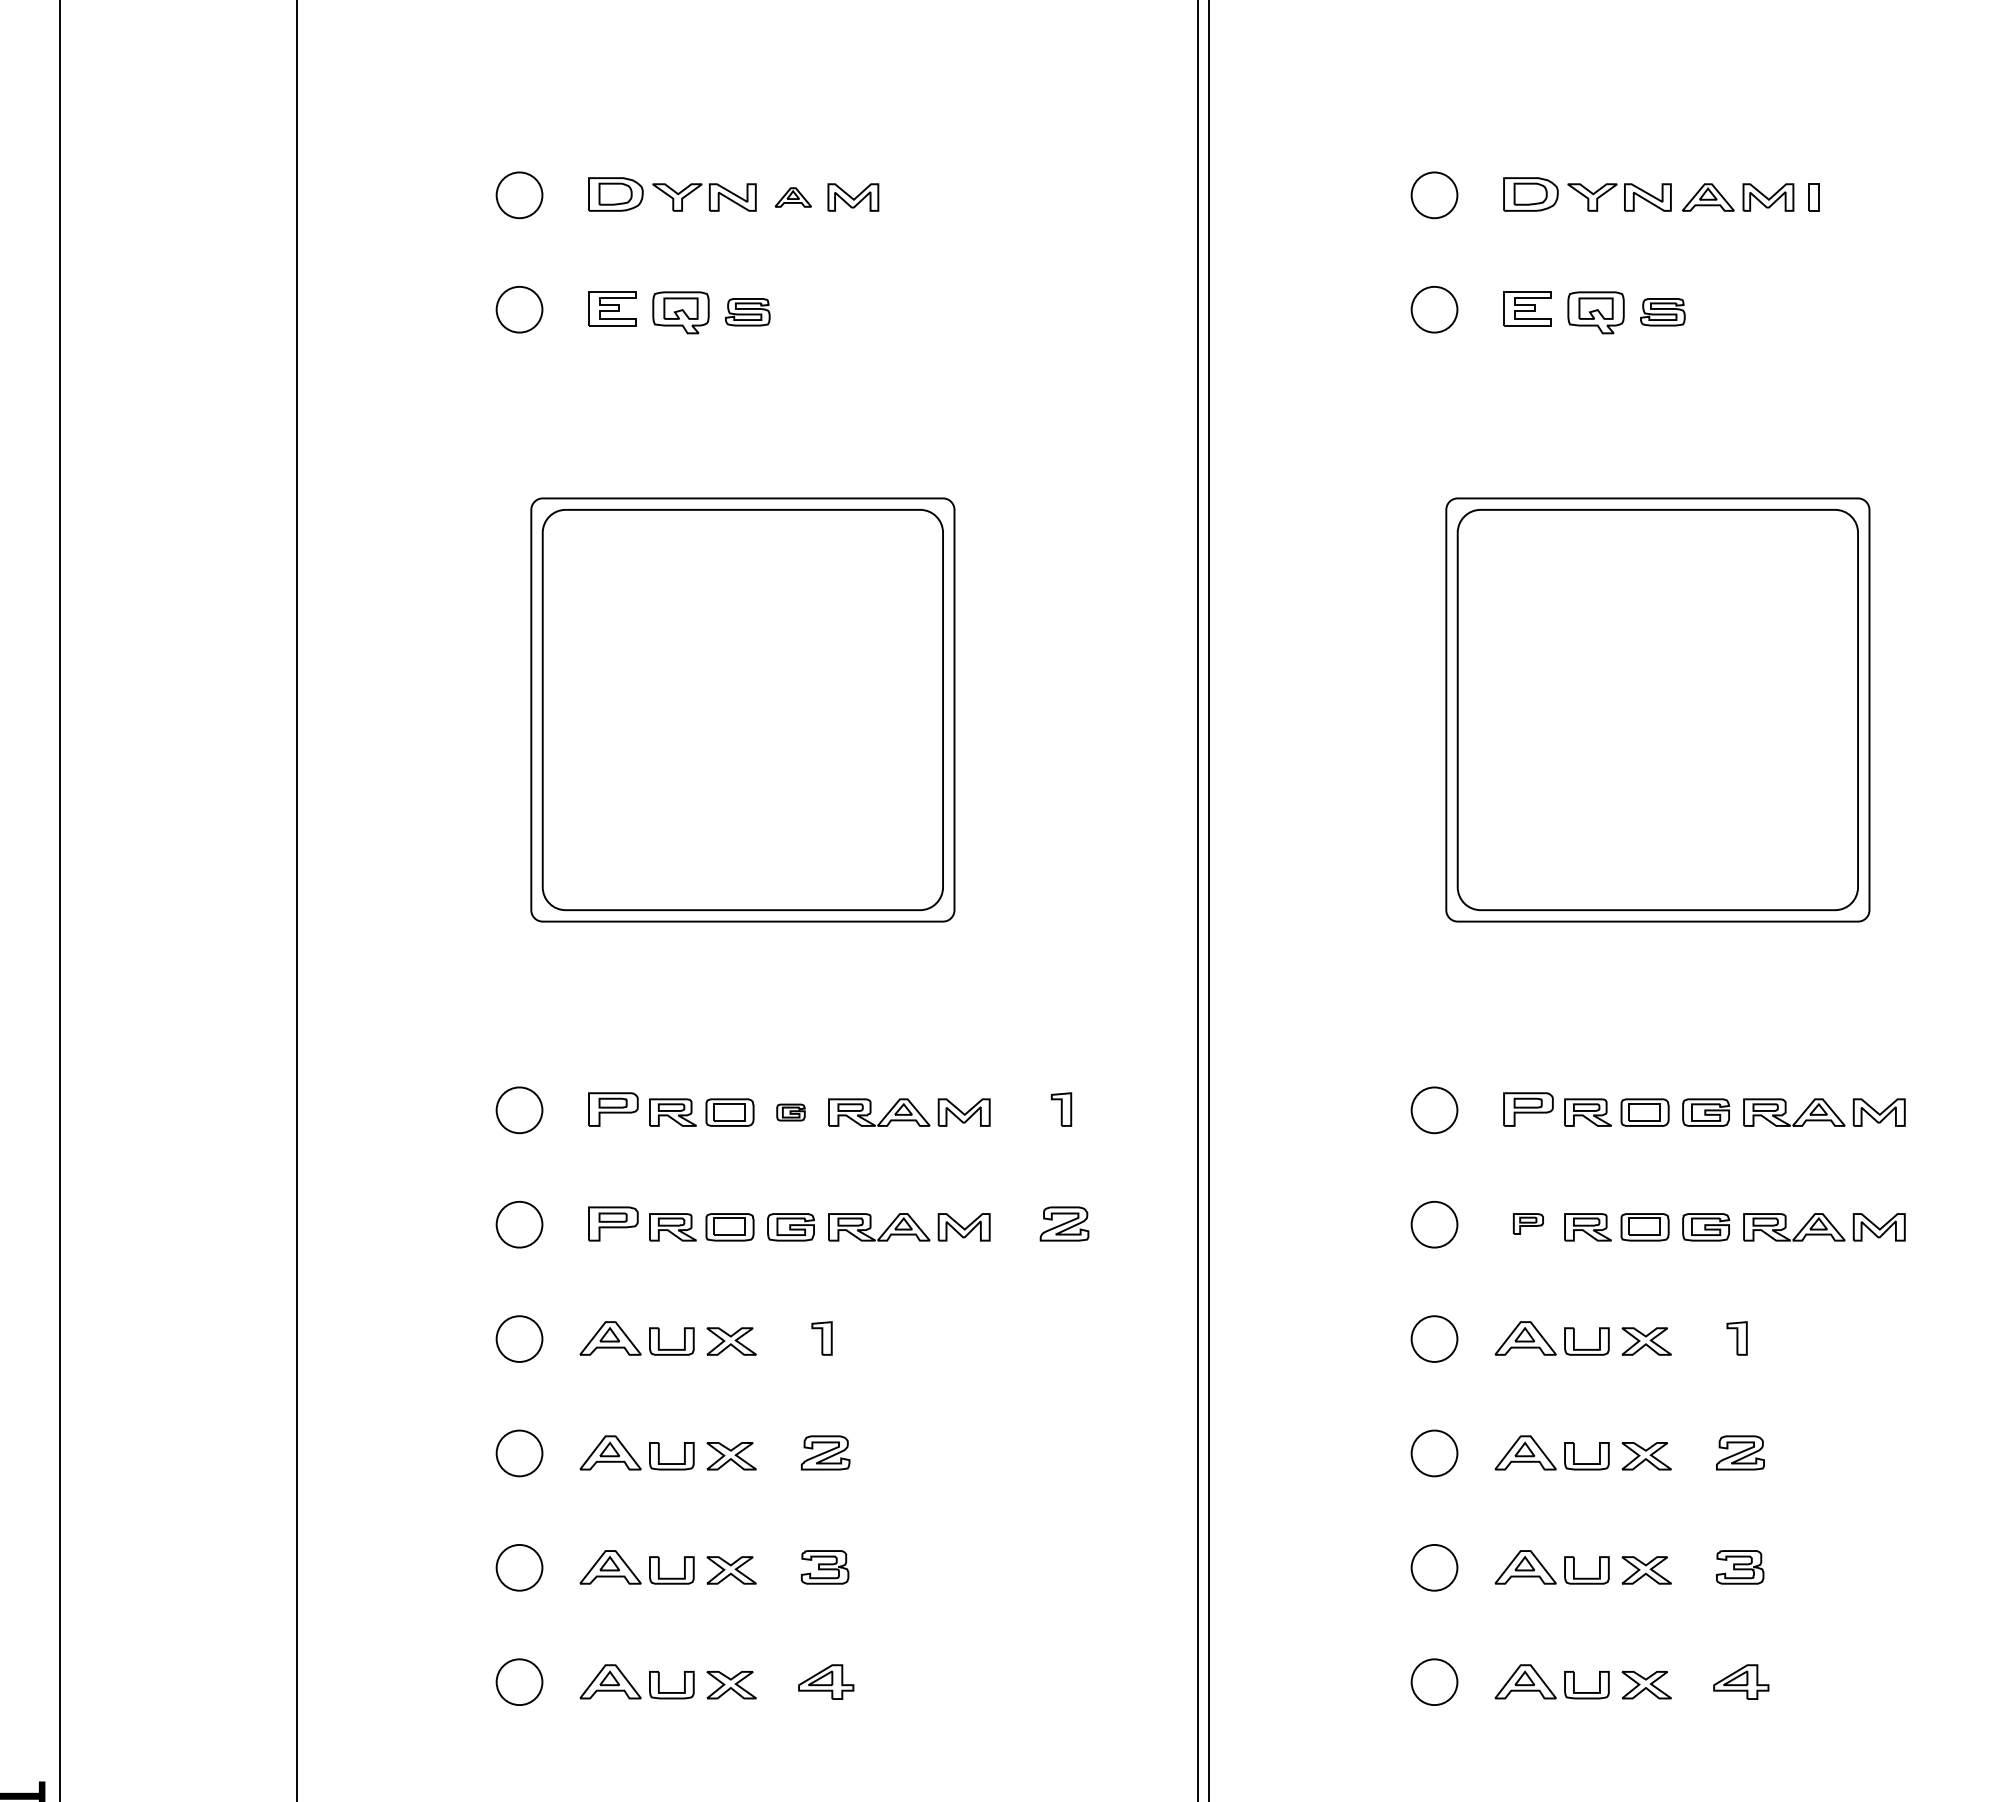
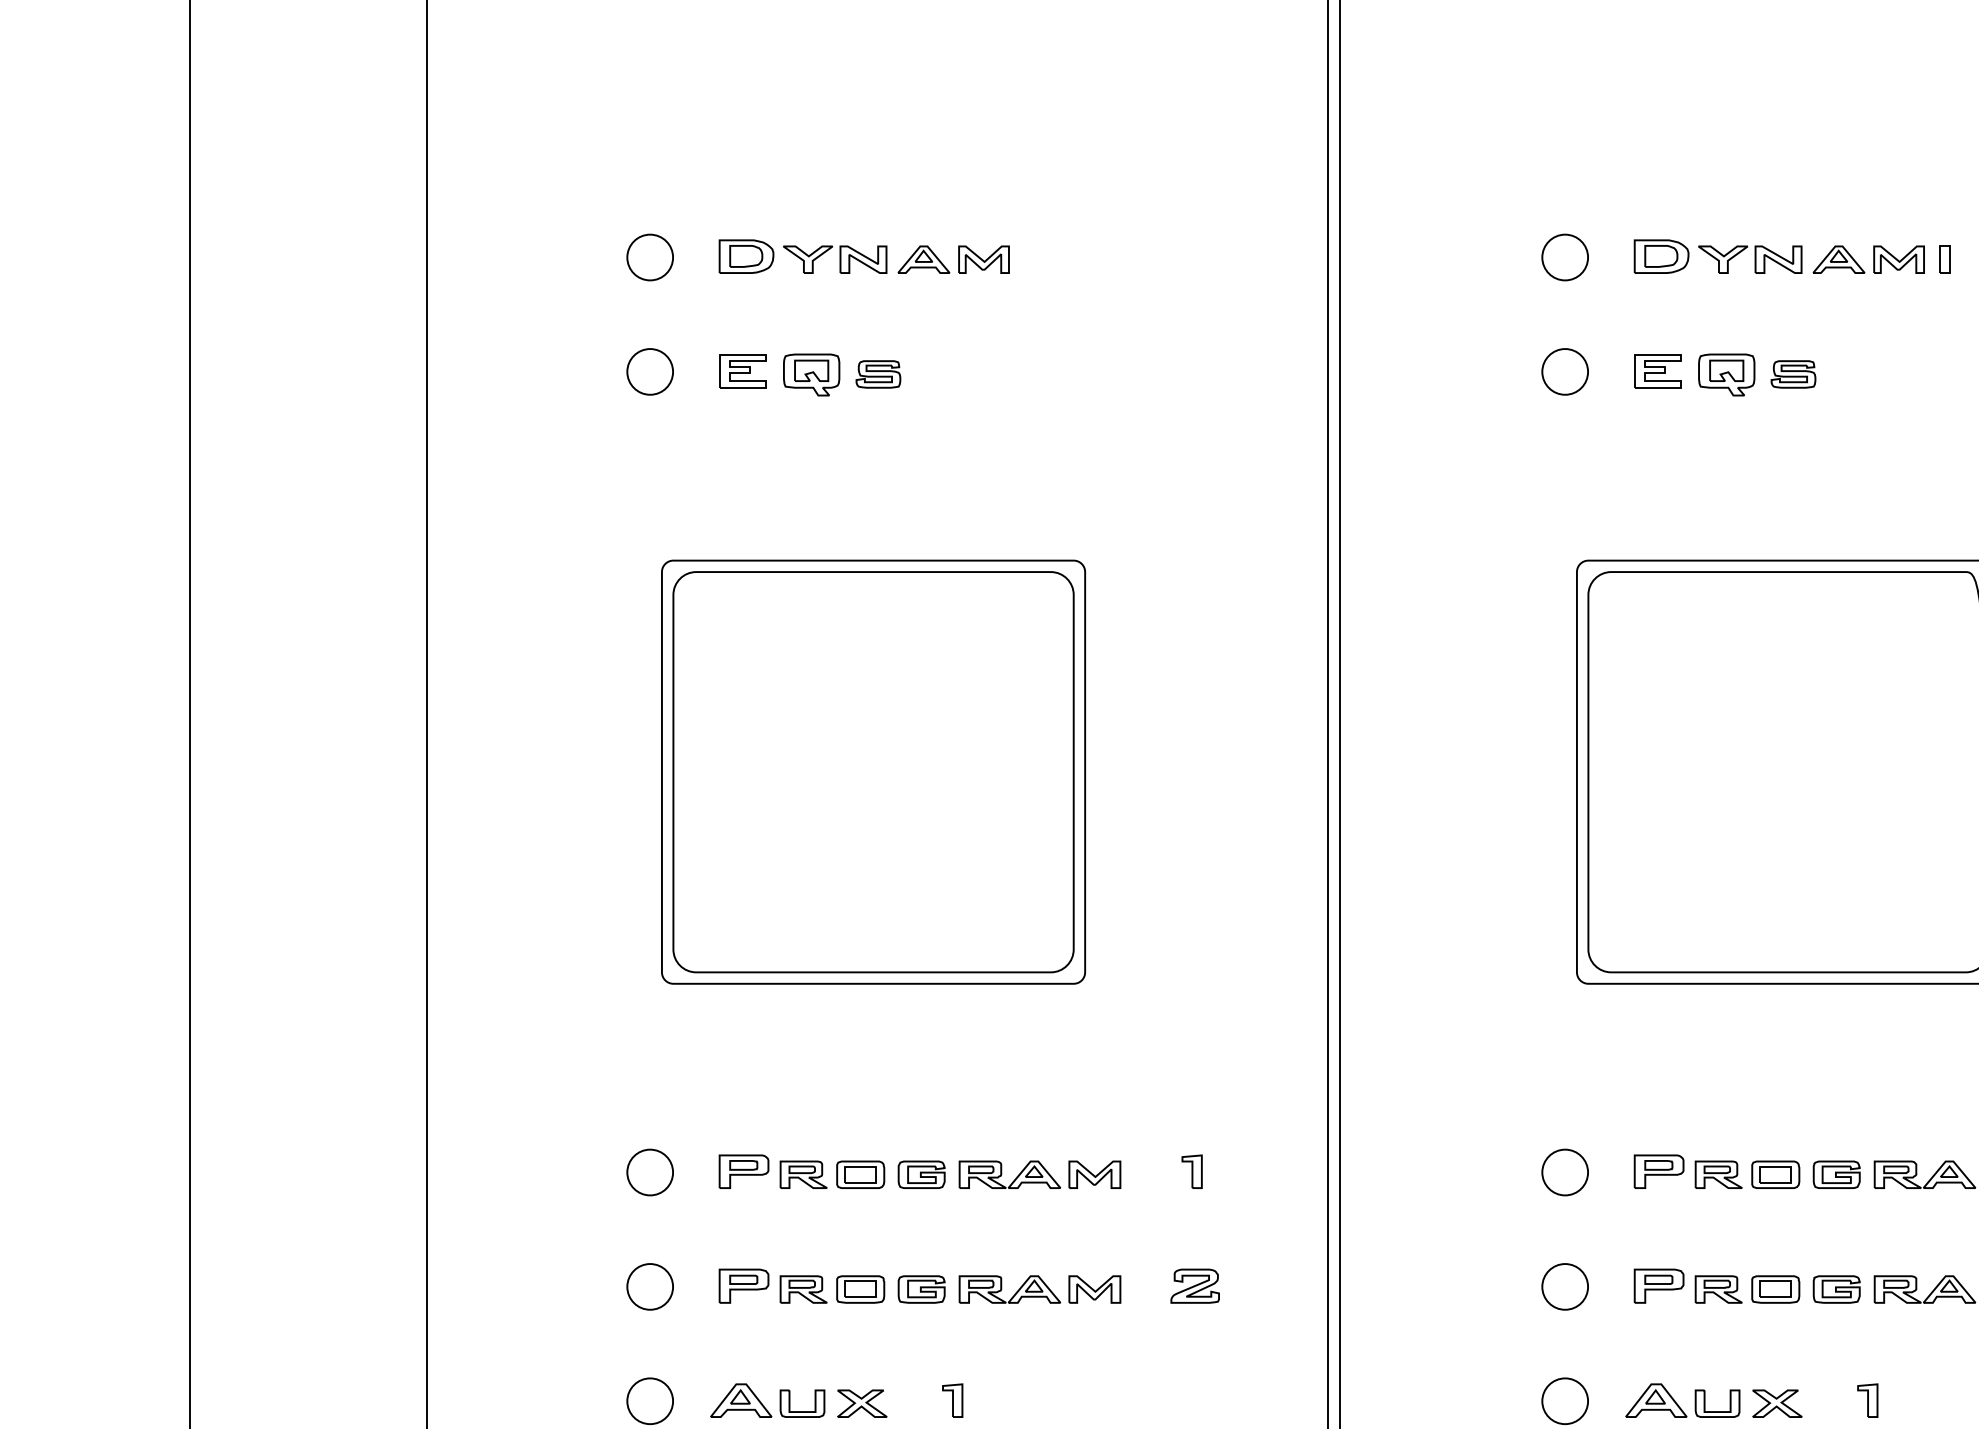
part: (793, 197) -> (924, 259), size x1.43
part: (790, 1112) -> (921, 1174), size x1.67
part: (1528, 1223) -> (1659, 1285), size x1.67

